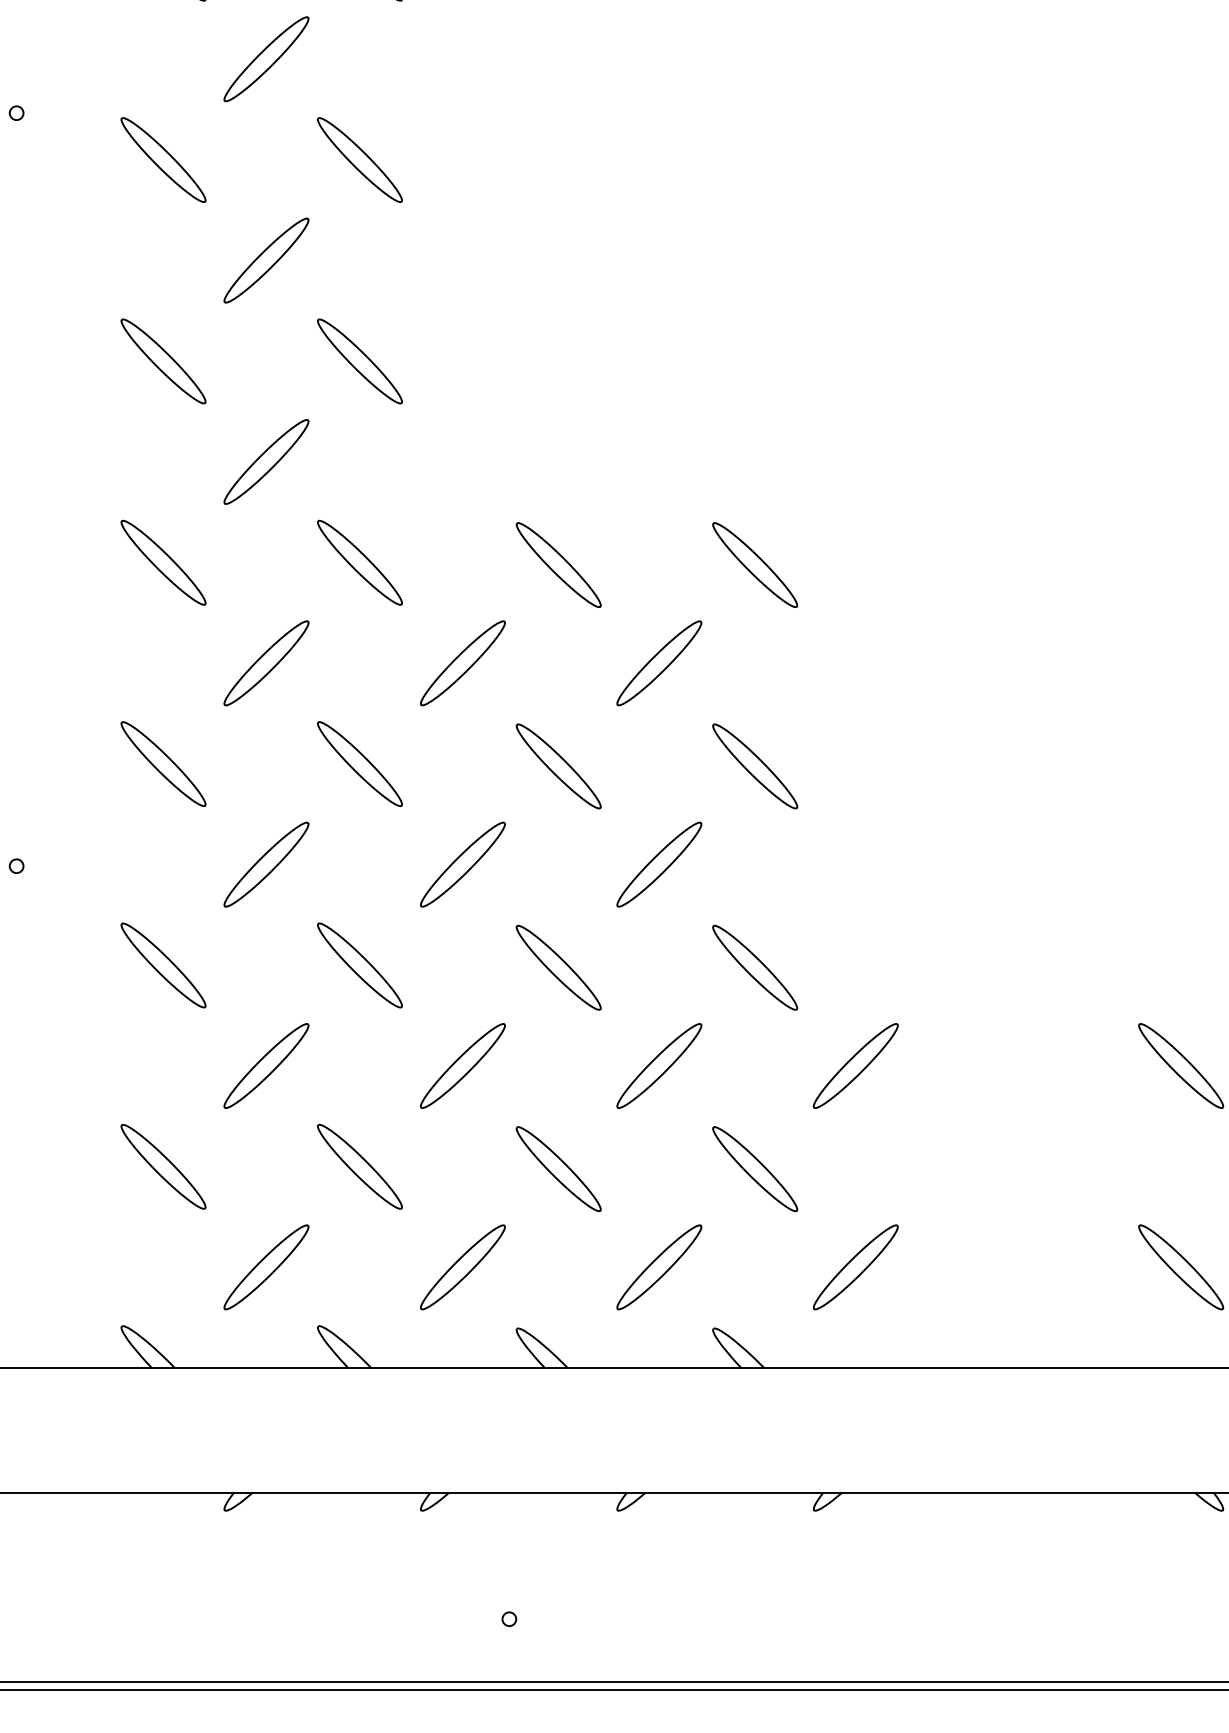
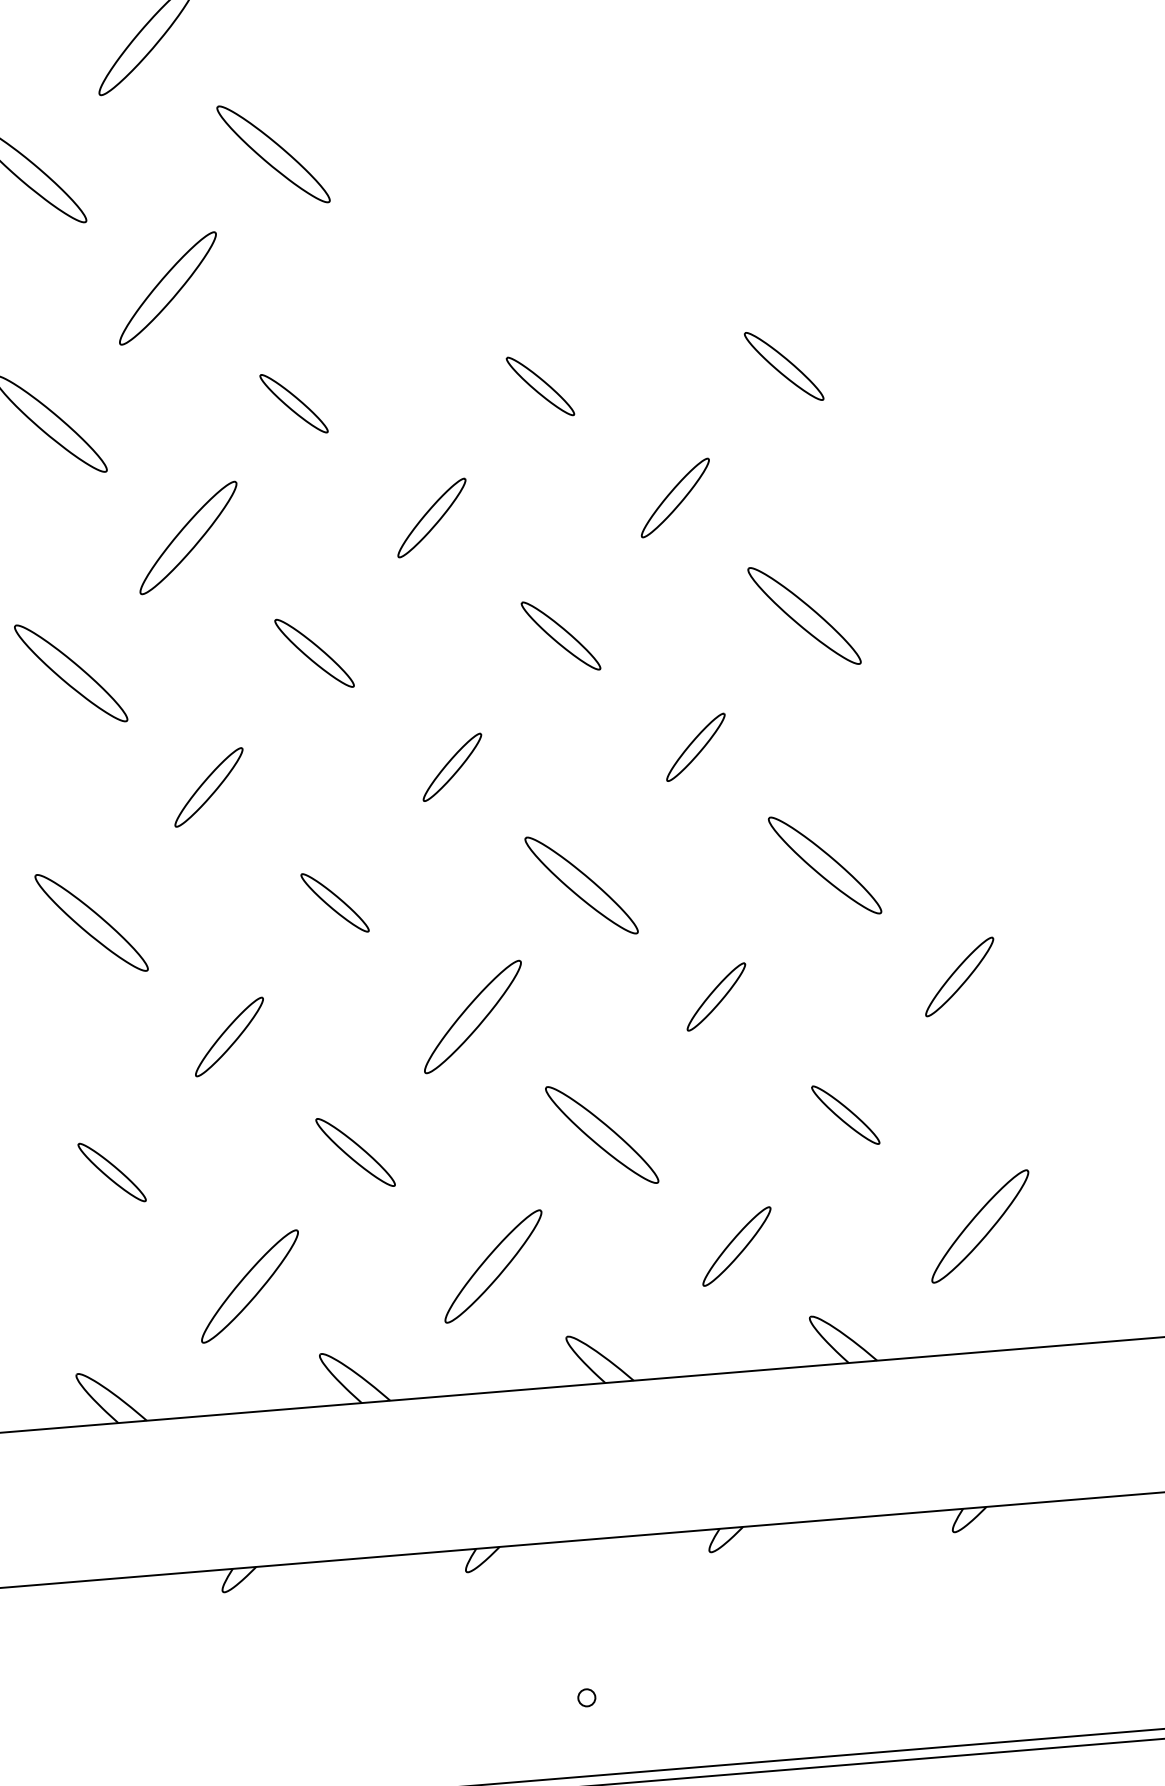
part: (359, 562) -> (293, 403), size x0.6
part: (558, 564) -> (540, 385), size x0.6
part: (755, 564) -> (784, 365), size x0.7
part: (462, 663) -> (431, 518), size x0.7
part: (659, 663) -> (675, 498), size x0.7
part: (359, 763) -> (313, 652), size x0.7
part: (558, 766) -> (560, 636), size x0.7
part: (266, 864) -> (208, 787), size x0.7
part: (462, 864) -> (451, 767), size x0.6
part: (659, 864) -> (695, 747), size x0.6
part: (359, 965) -> (334, 902), size x0.6
part: (266, 1065) -> (229, 1036), size x0.7
part: (659, 1065) -> (716, 996), size x0.6
part: (855, 1065) -> (959, 976), size x0.7
part: (163, 1166) -> (112, 1172), size x0.6
part: (359, 1166) -> (354, 1152), size x0.7
part: (755, 1169) -> (846, 1115), size x0.6
part: (659, 1267) -> (737, 1246), size x0.7

